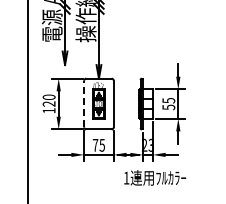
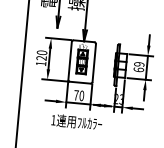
line: (84, 103) -> (70, 60), dashed -> solid
text: (168, 104) -> (138, 67), 55 -> 69
text: (102, 144) -> (82, 95), 75 -> 70
text: (155, 177) -> (77, 121), moved

